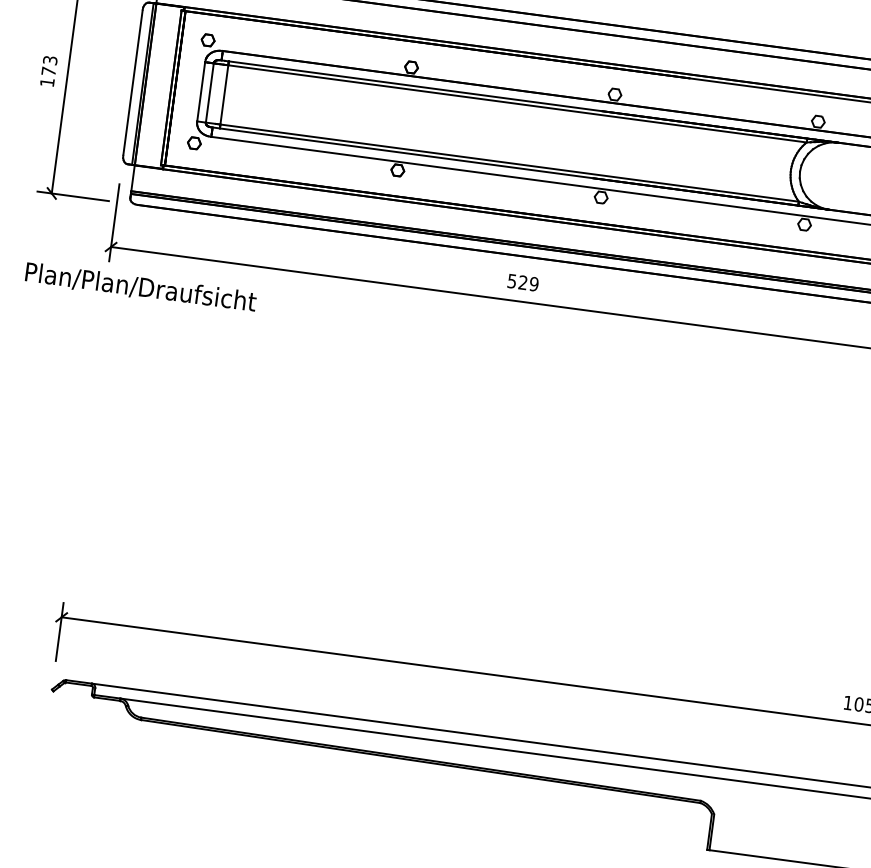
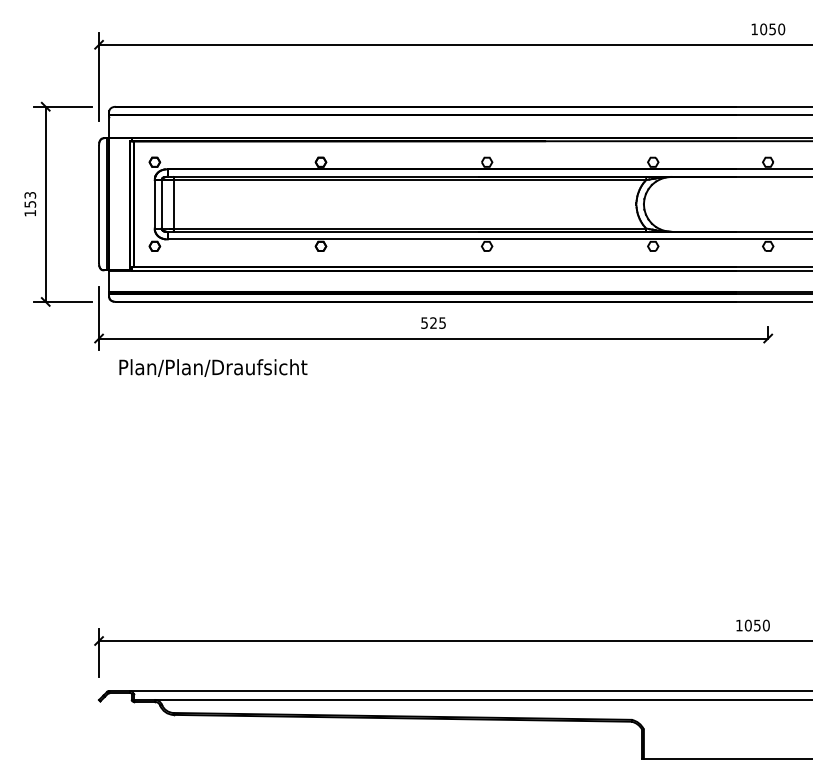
text: (49, 71) -> (30, 204), 173 -> 153
text: (534, 283) -> (442, 322), 529 -> 525
text: (141, 287) -> (213, 367), moved

